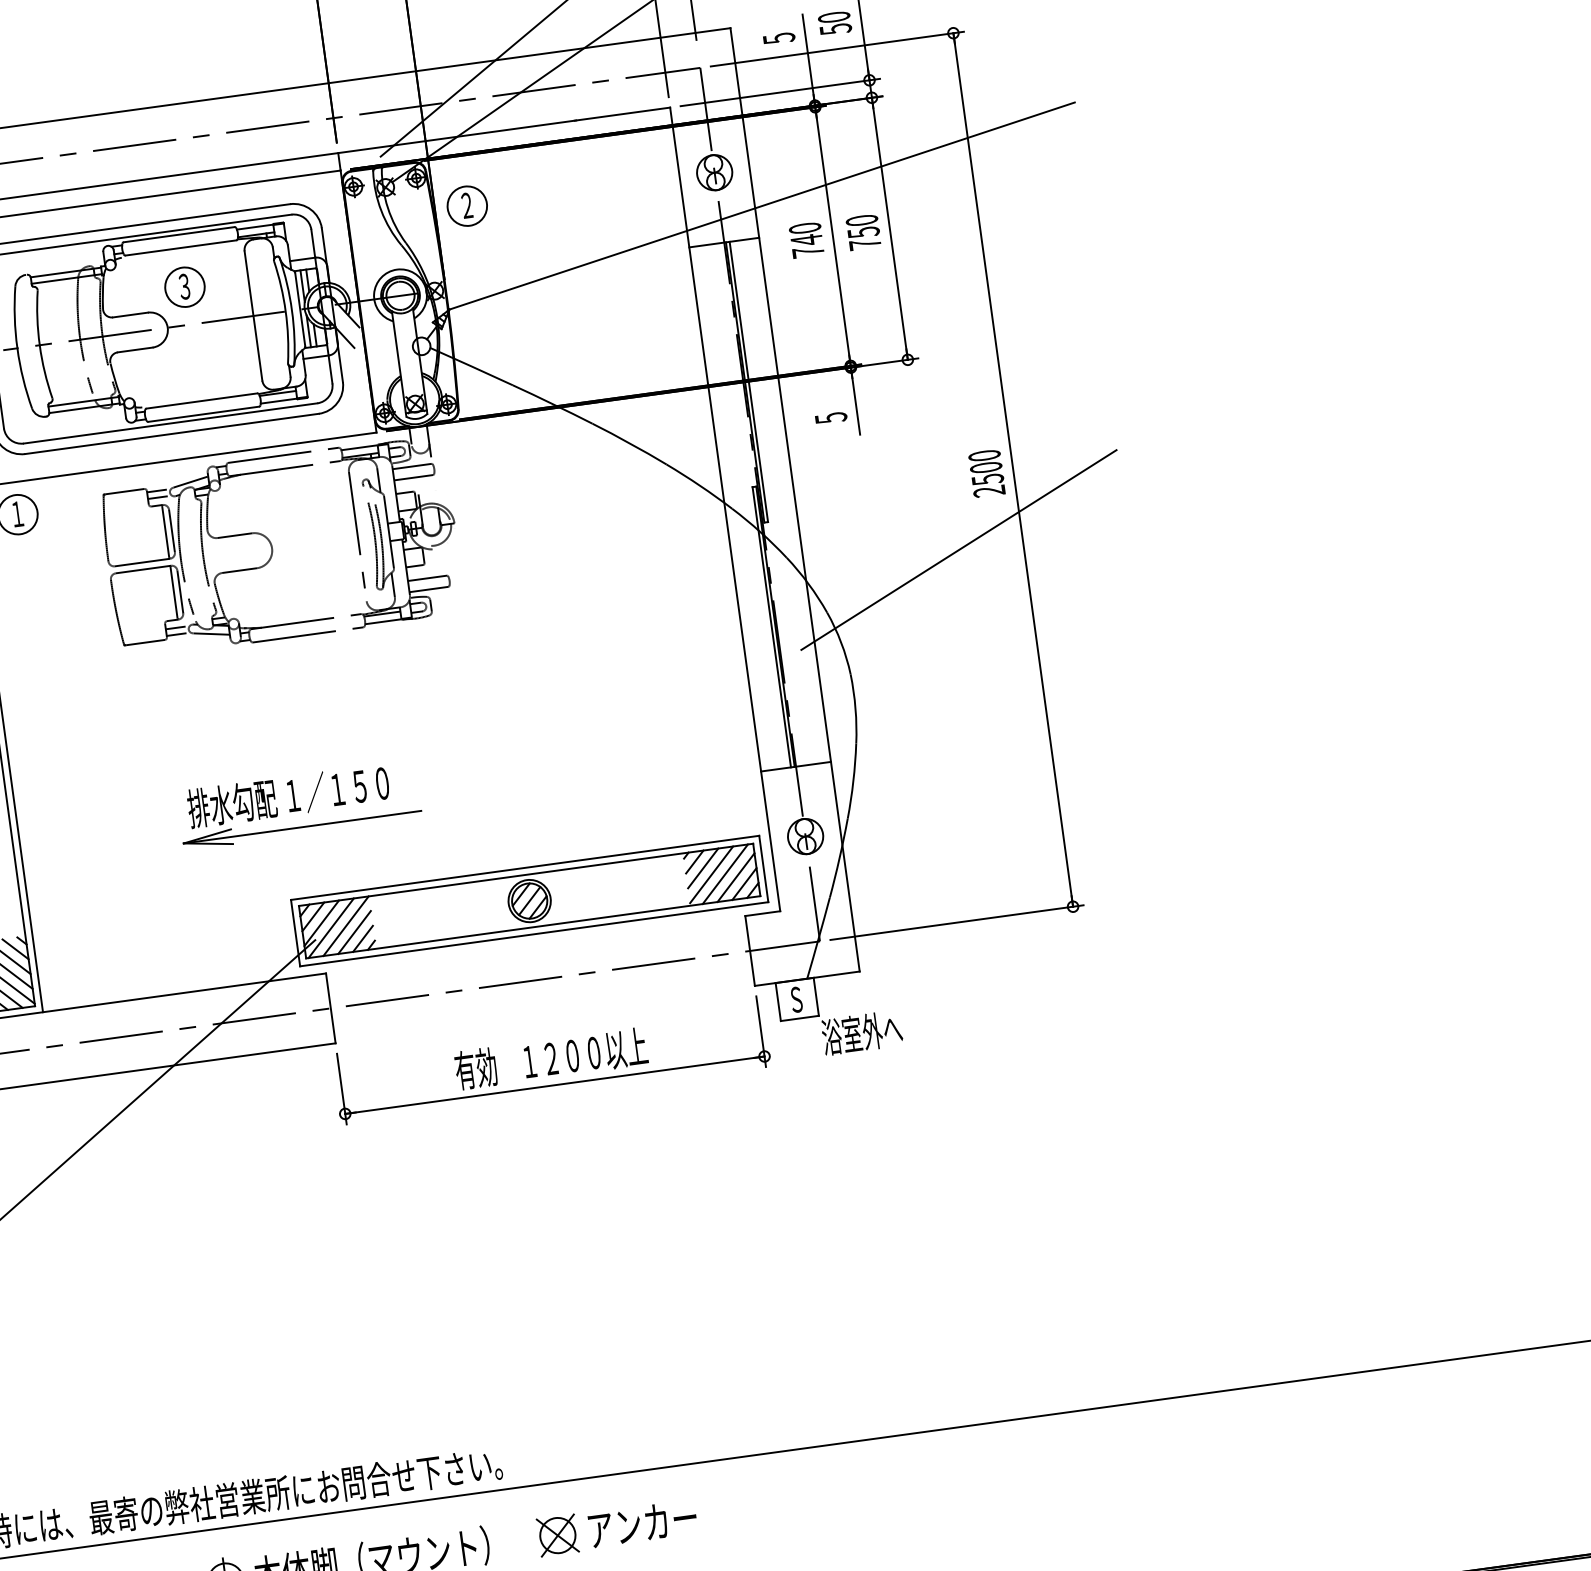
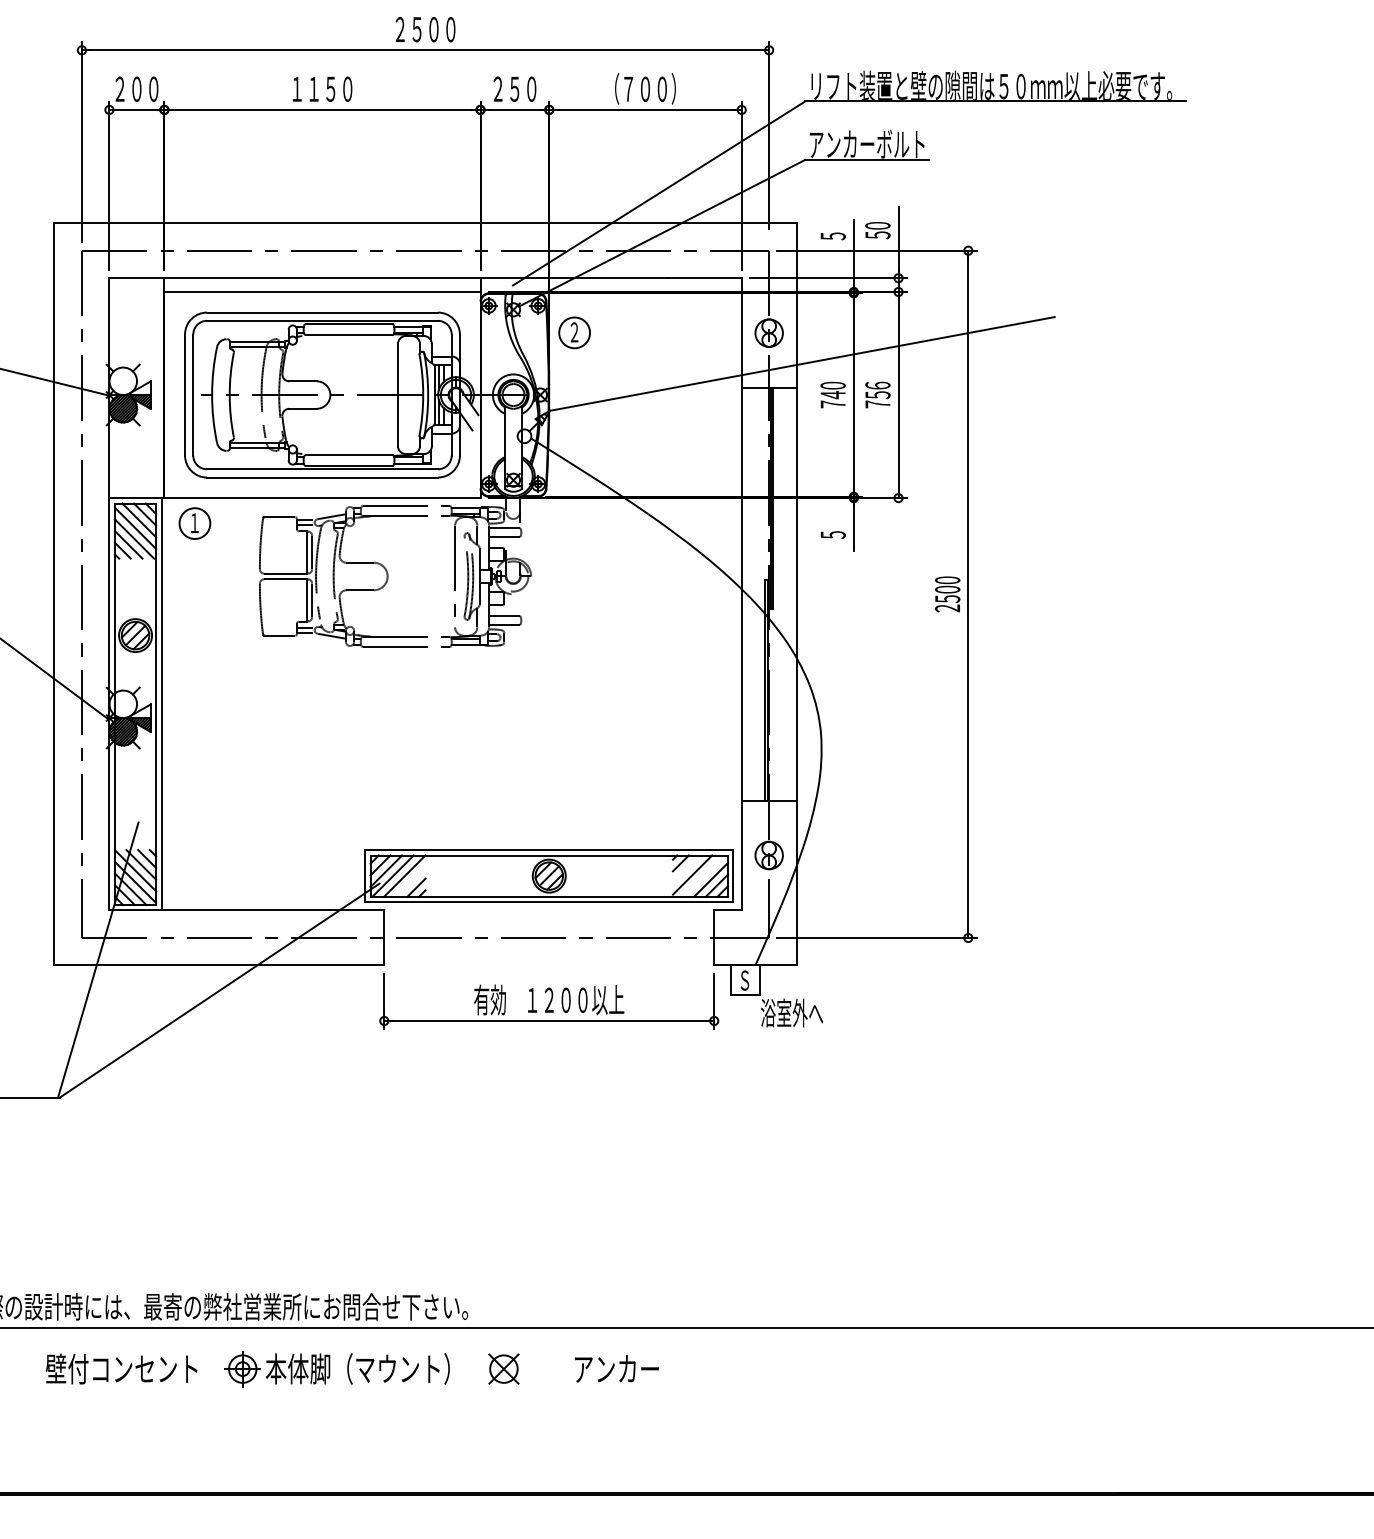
text: (861, 220) -> (877, 385), 750 -> 756
part: (184, 287) -> (347, 365), removed
line: (958, 548) -> (917, 649), removed
part: (299, 804) -> (381, 777), removed
line: (702, 868) -> (686, 869), removed
line: (724, 873) -> (702, 875), removed
line: (354, 932) -> (410, 881), removed
text: (642, 1523) -> (616, 1368), moved

